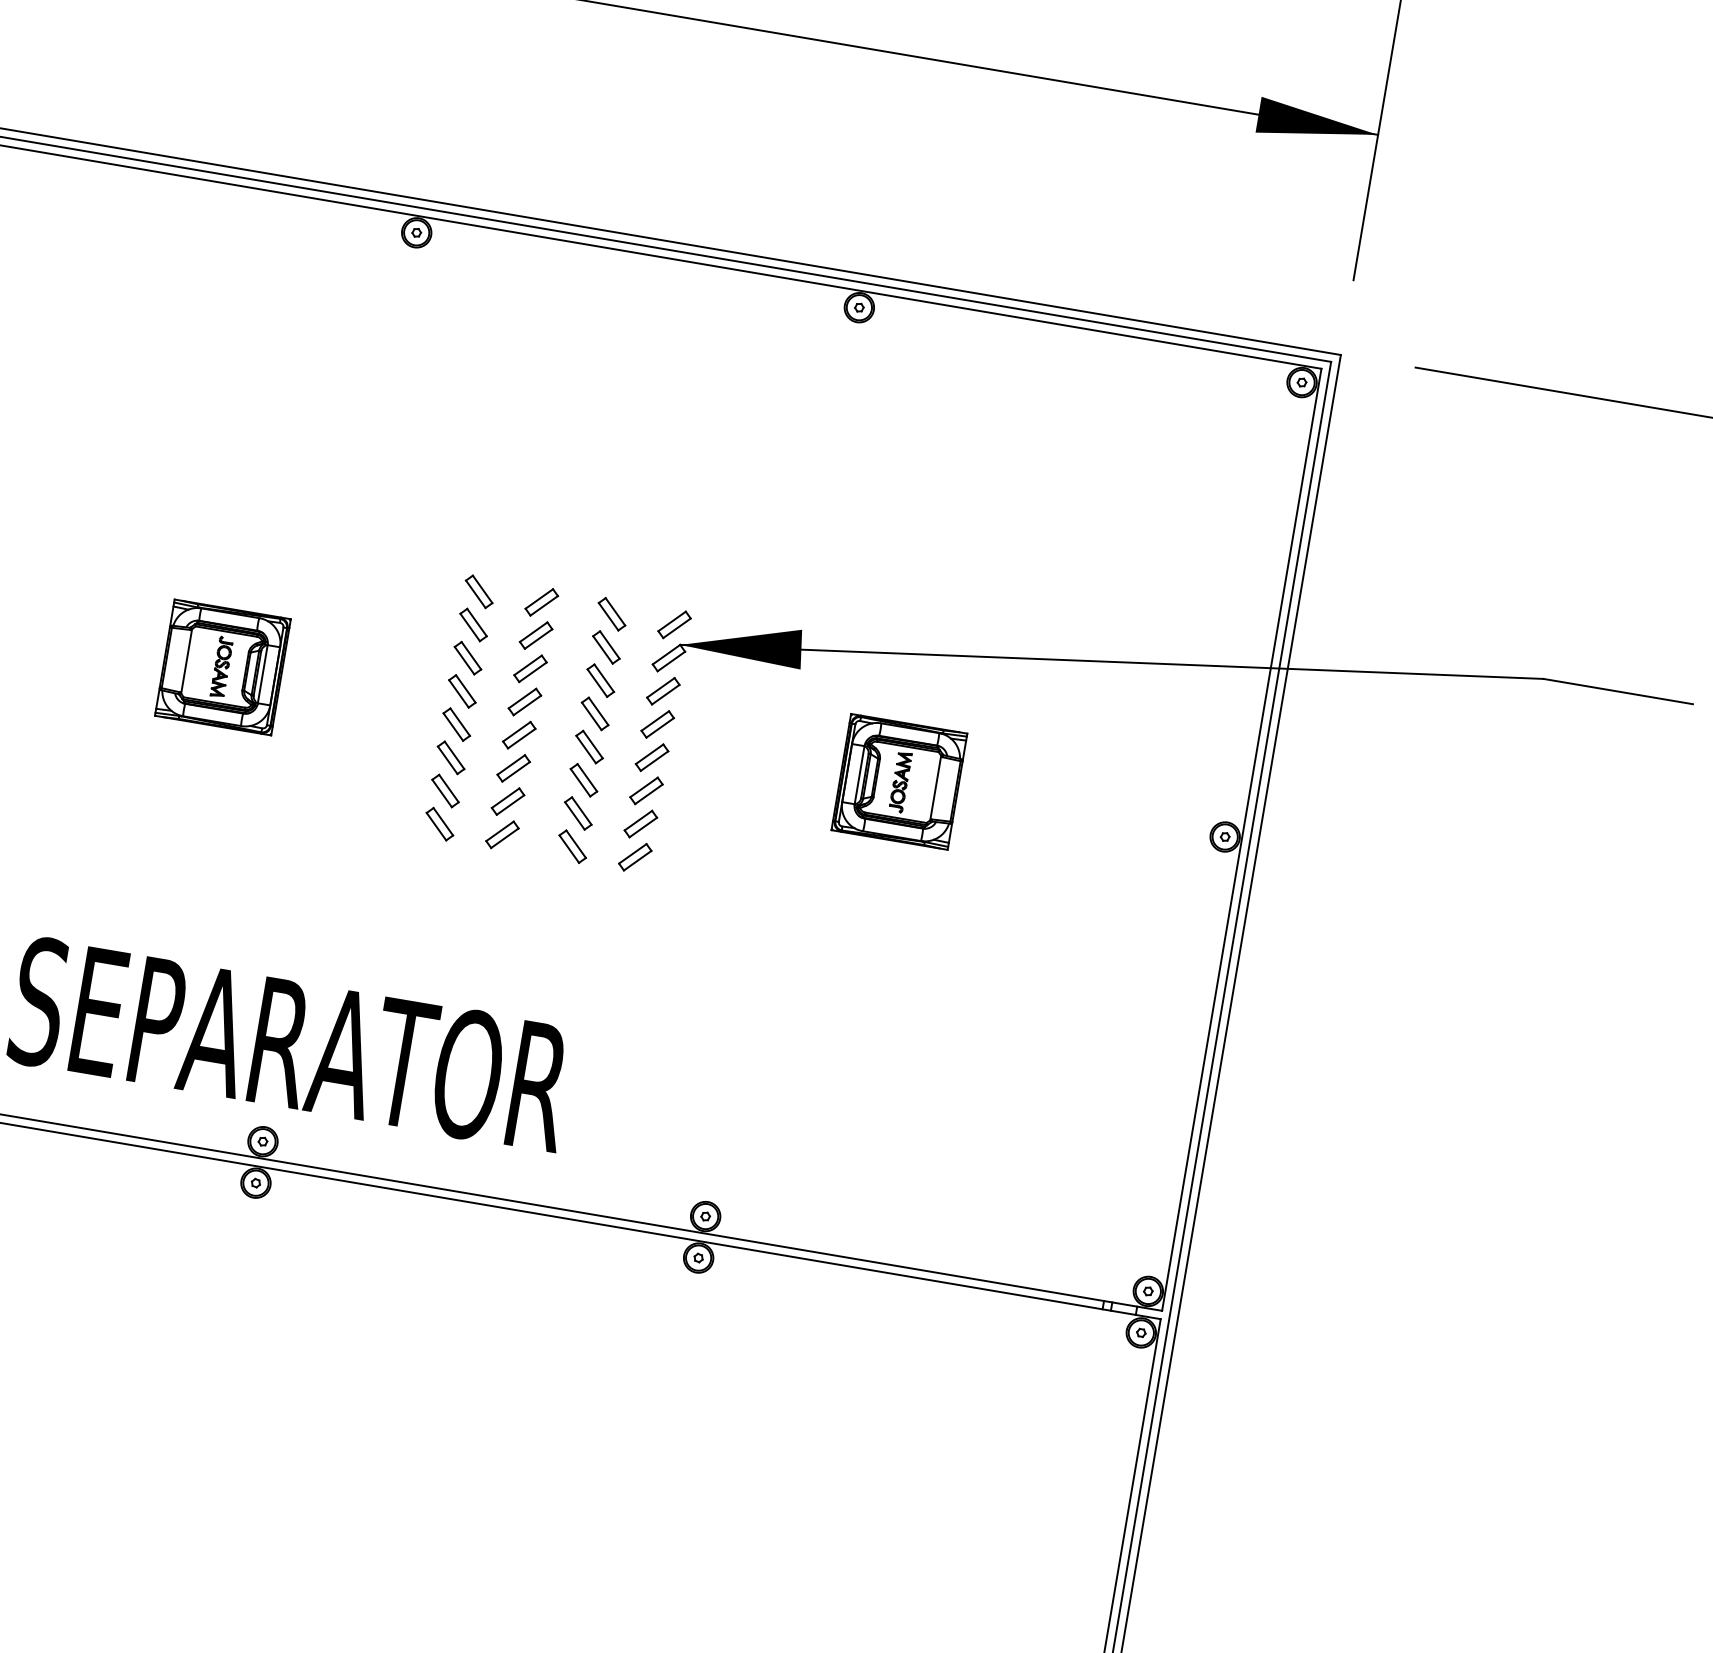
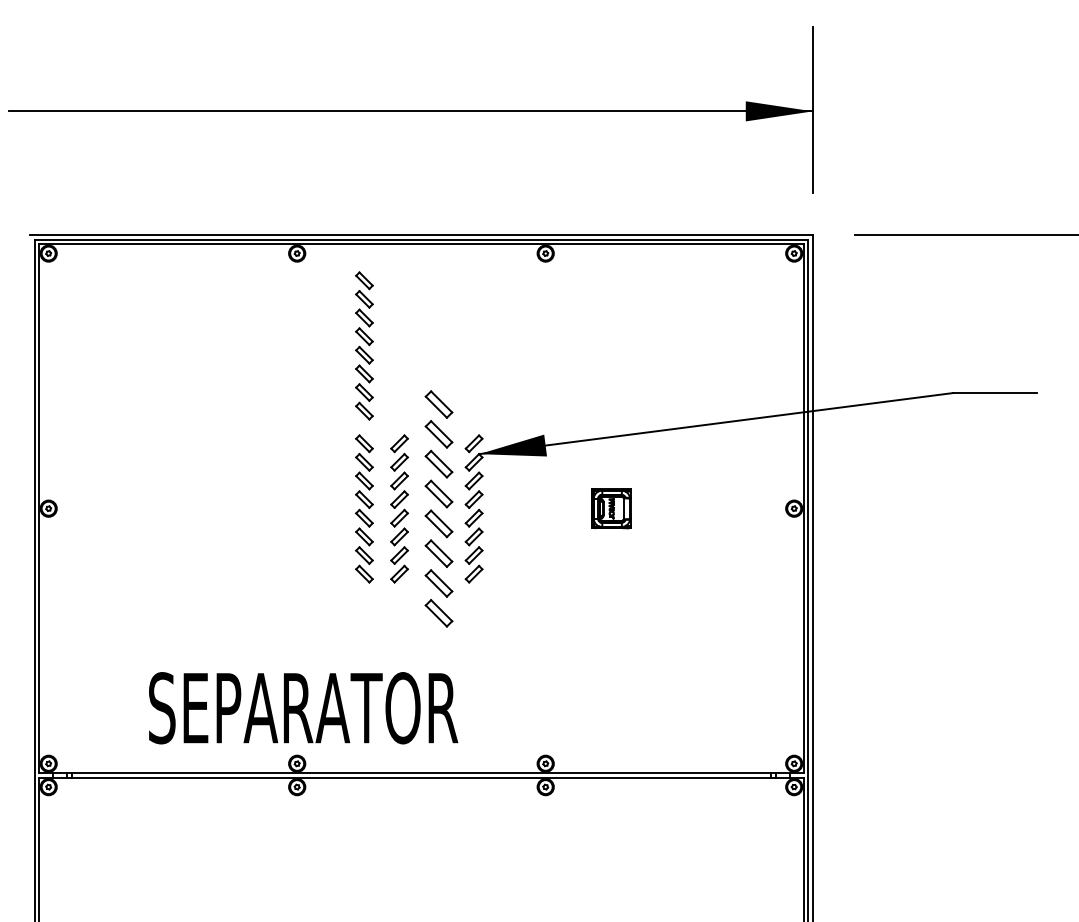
part: (508, 416) -> (364, 345), added
part: (222, 667) -> (231, 508), removed
part: (591, 729) -> (438, 508), size x1.6
part: (899, 781) -> (611, 508), size x0.6

